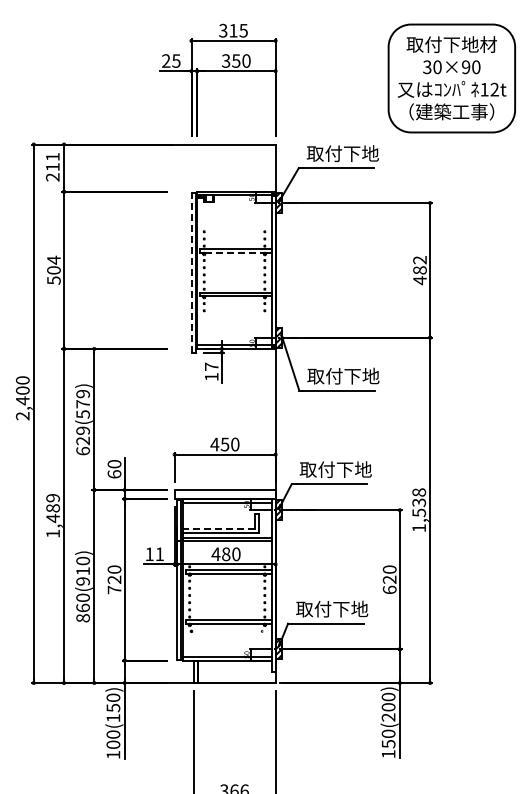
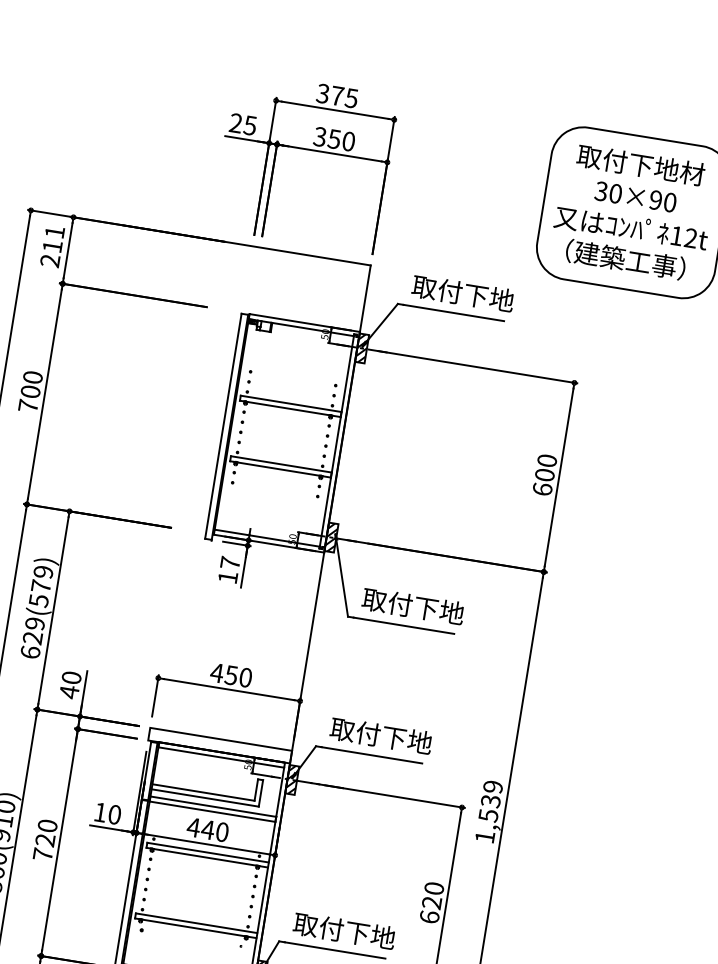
text: (233, 30) -> (337, 95), 315 -> 375
line: (235, 253) -> (289, 409), dashed -> solid
text: (53, 269) -> (30, 390), 504 -> 700
text: (419, 270) -> (544, 475), 482 -> 600
line: (191, 272) -> (223, 426), dashed -> solid
text: (114, 473) -> (69, 690), 60 -> 40
text: (418, 492) -> (492, 786), 1,538 -> 1,539
line: (218, 528) -> (203, 791), dashed -> solid
text: (159, 554) -> (114, 814), 11 -> 10
text: (225, 554) -> (207, 829), 480 -> 440

